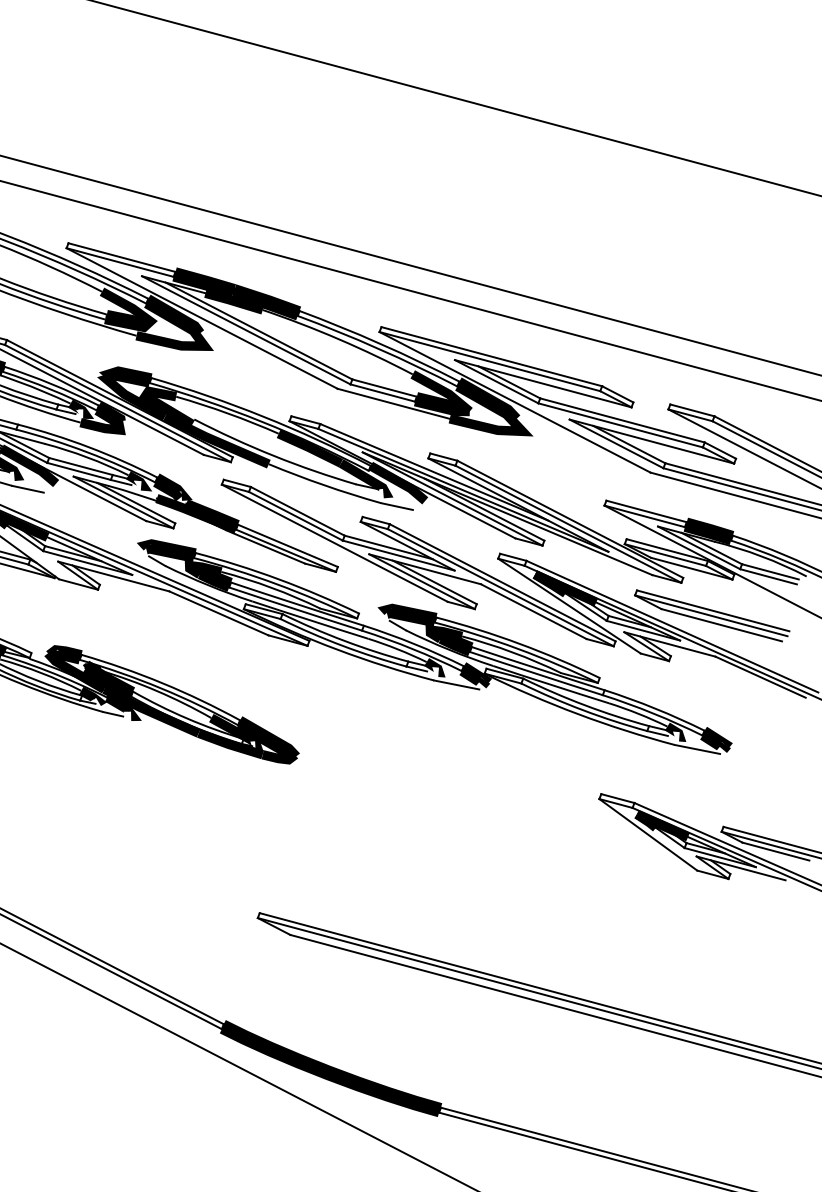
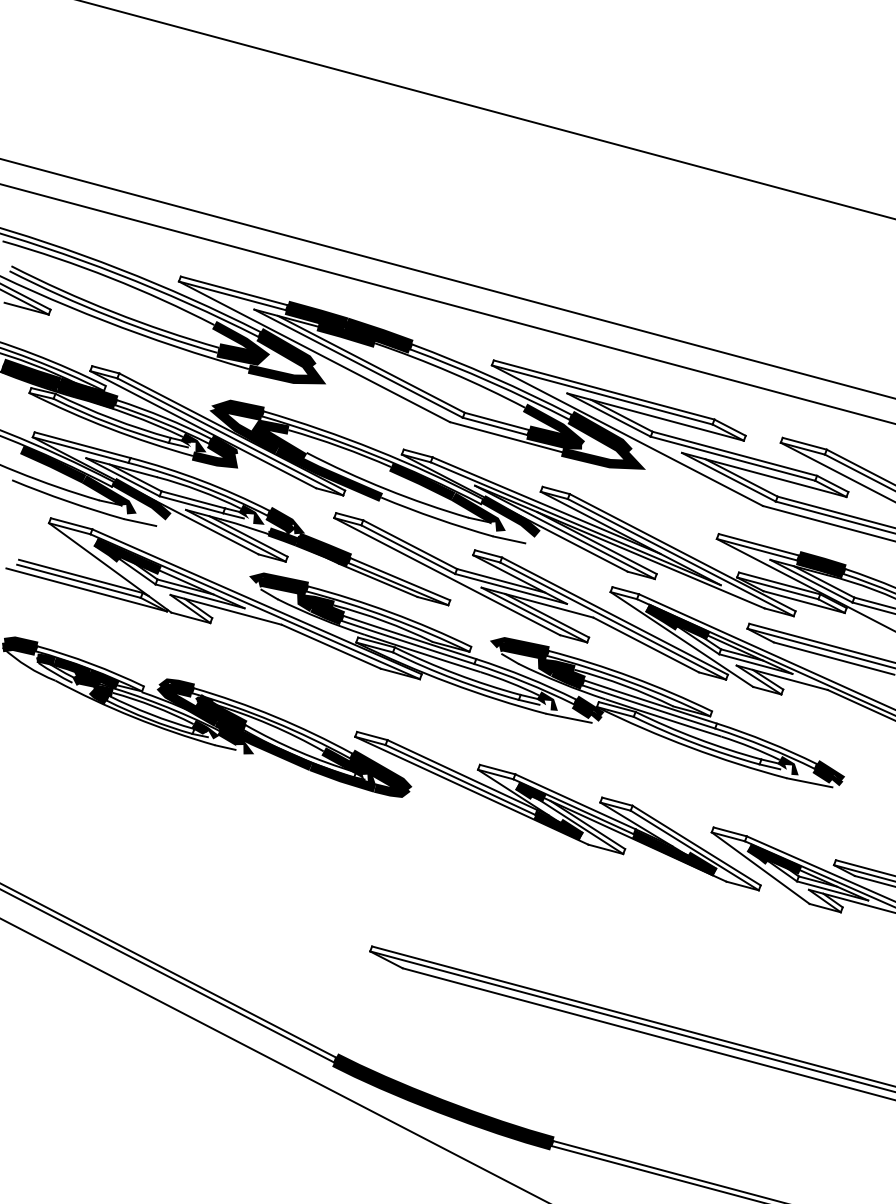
part: (445, 777) -> (557, 810), added

